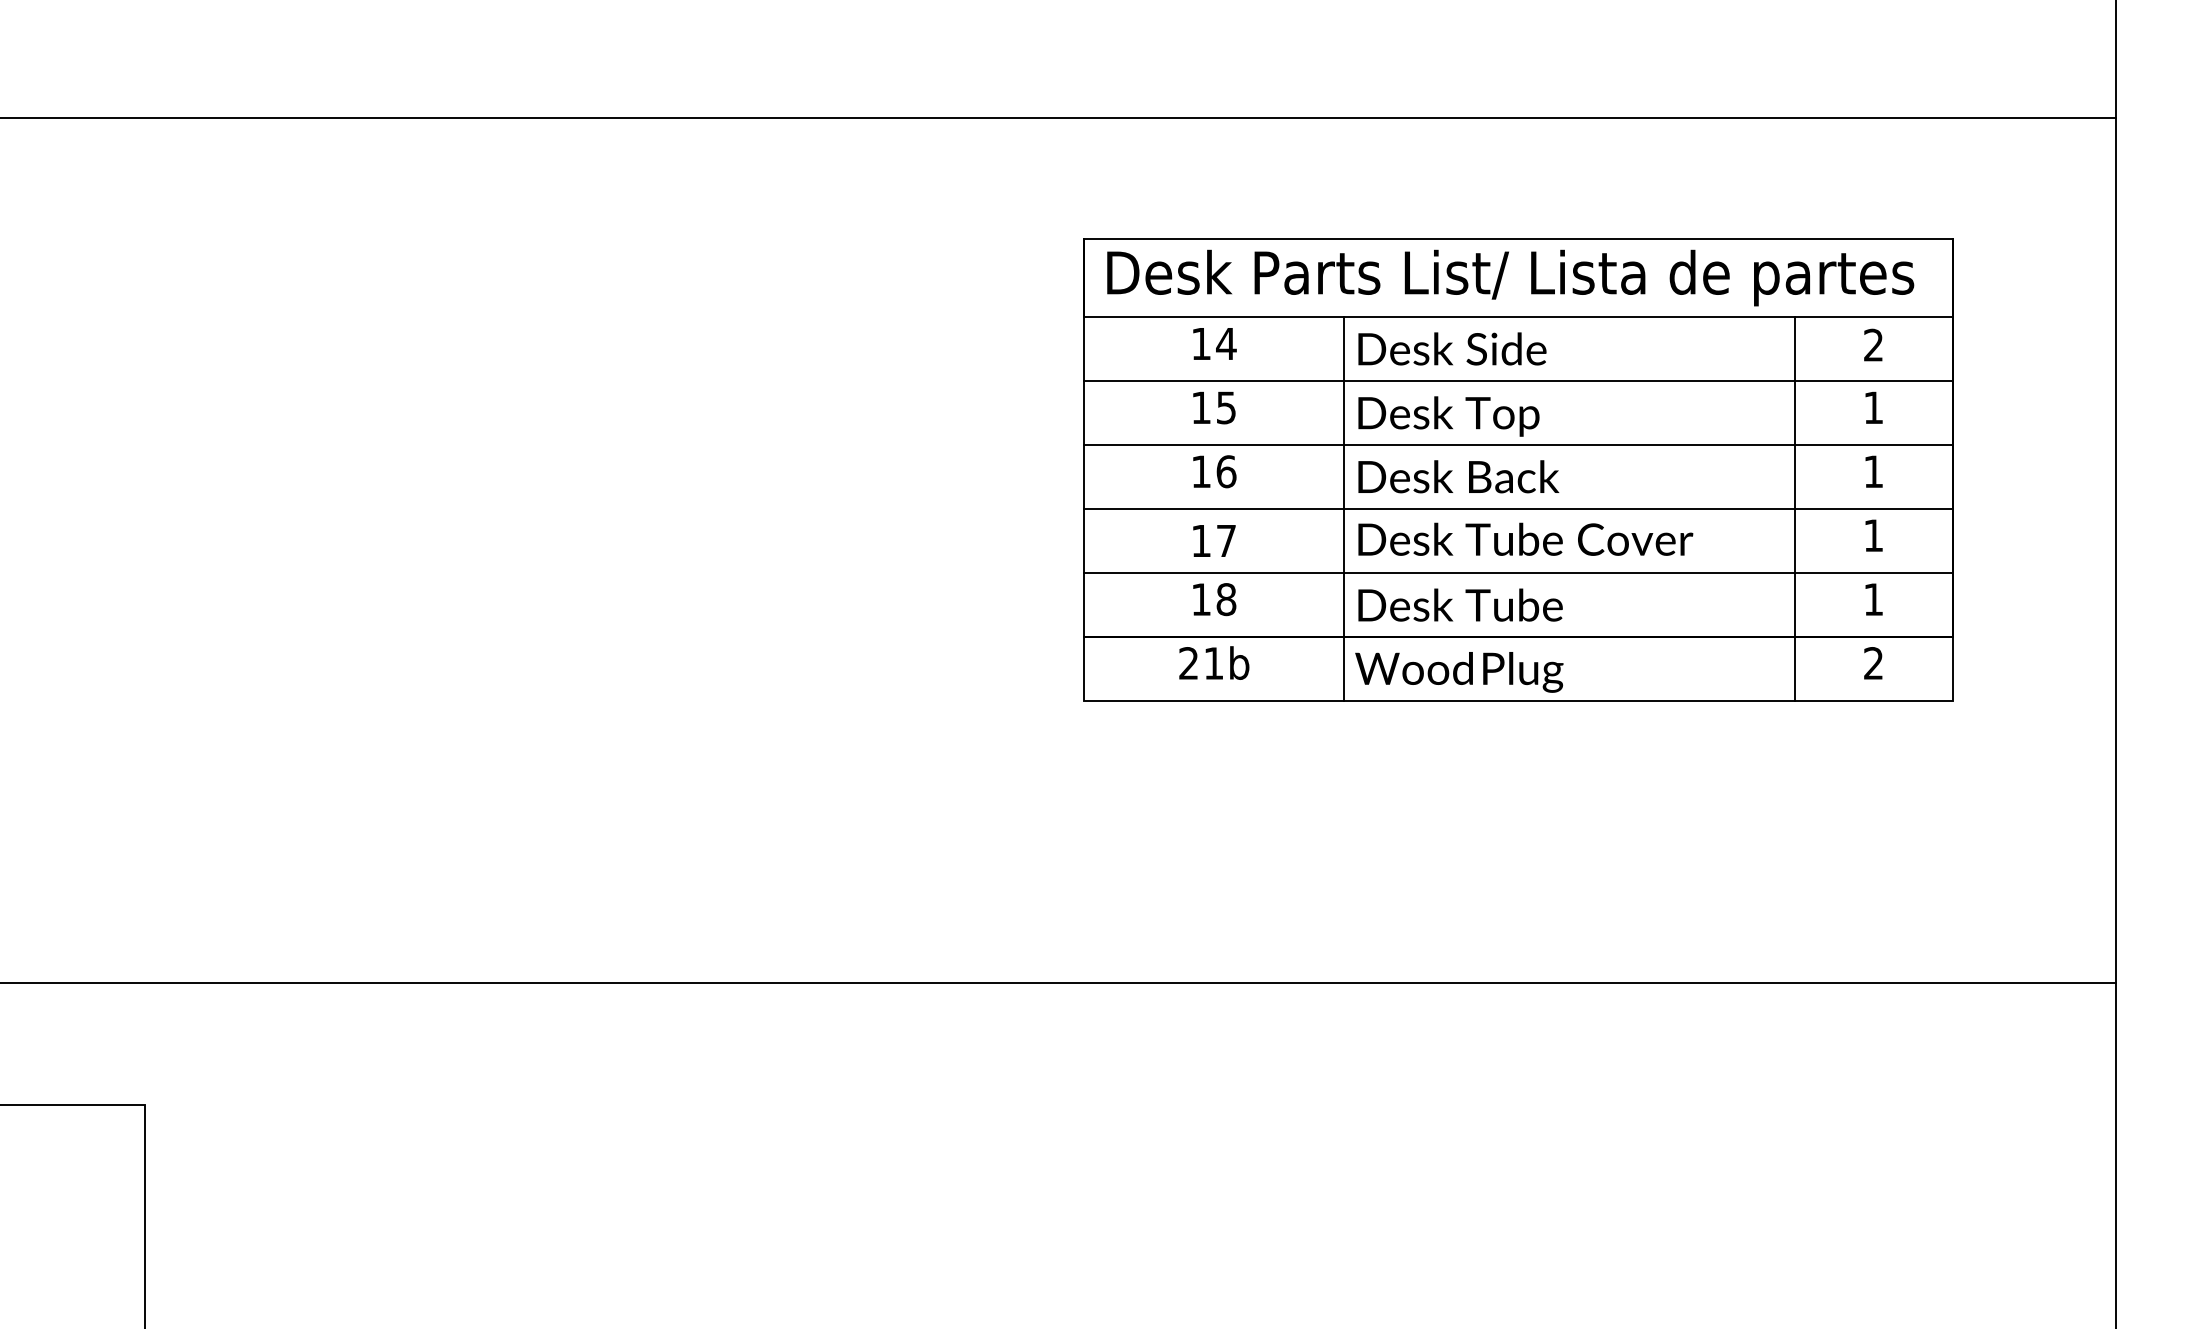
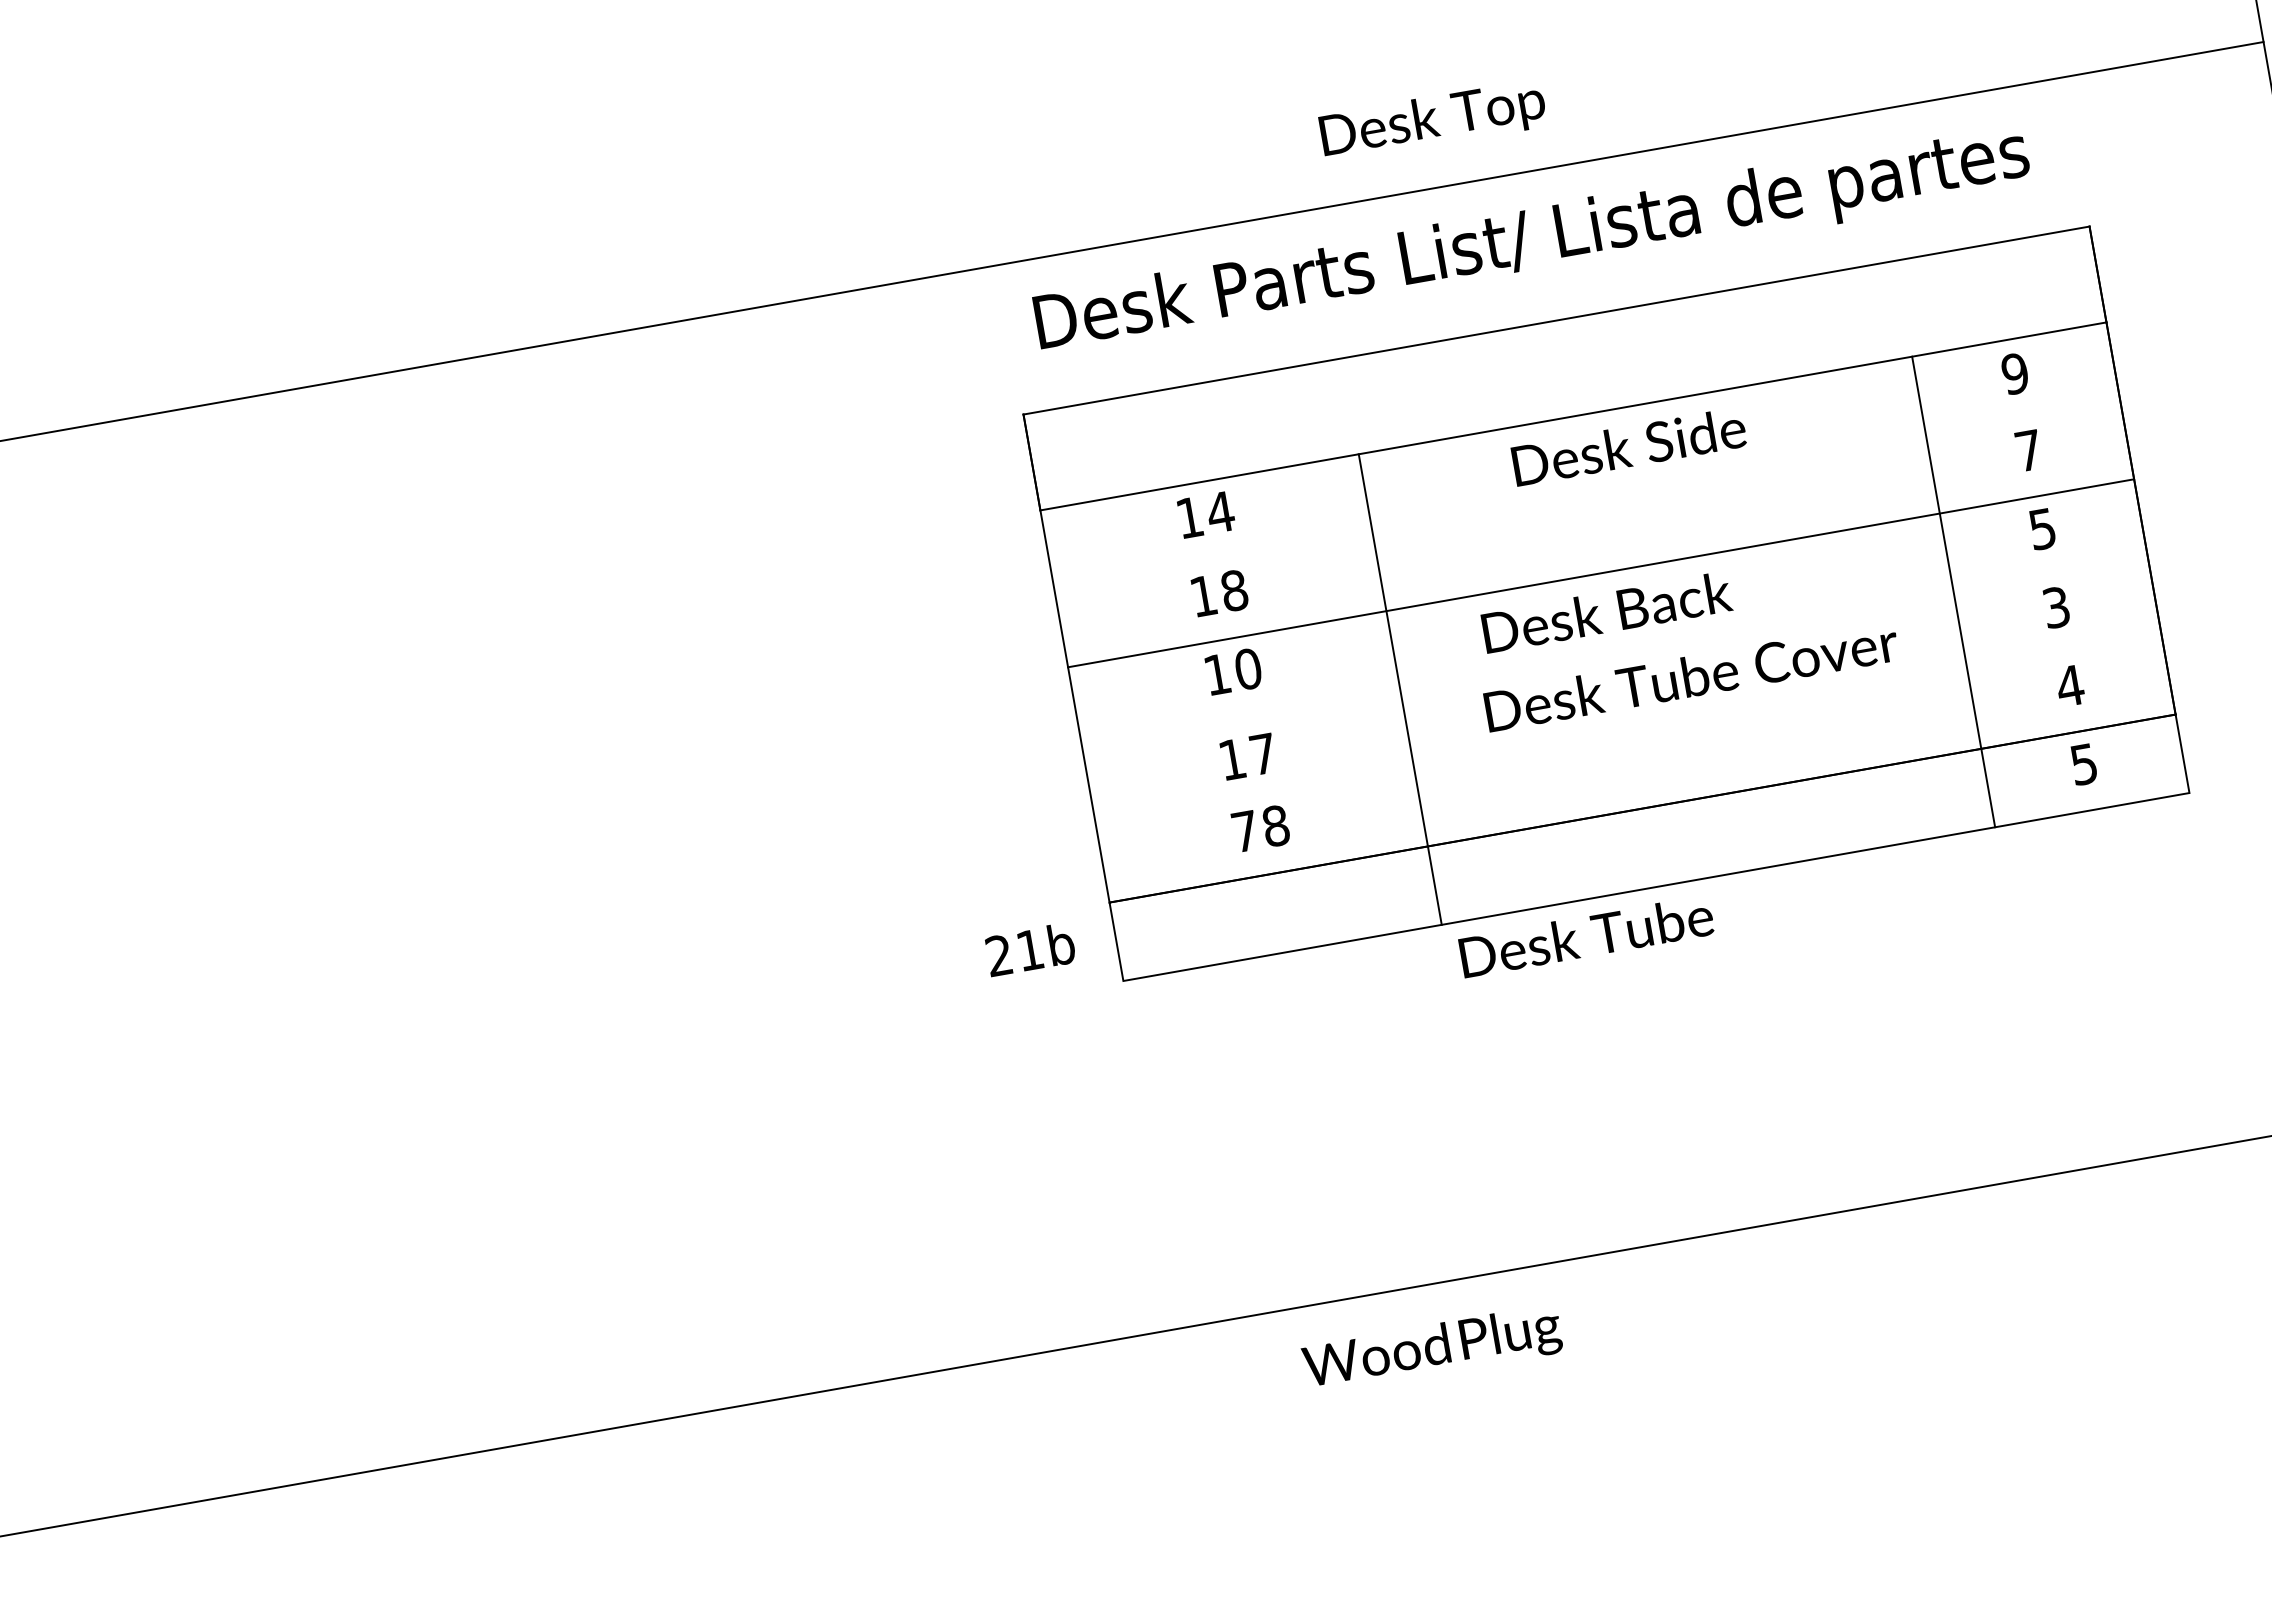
text: (1510, 277) -> (1532, 241), moved
text: (1873, 344) -> (2014, 372), 2 -> 9
text: (1452, 348) -> (1629, 446), moved
line: (1518, 381) -> (1587, 495), removed
text: (1226, 407) -> (1234, 590), 15 -> 18
text: (1873, 407) -> (2028, 450), 1 -> 7
text: (1448, 416) -> (1432, 121), moved
text: (1226, 471) -> (1248, 668), 16 -> 10
text: (1873, 471) -> (2042, 528), 1 -> 5
text: (1458, 476) -> (1606, 612), moved
line: (1518, 509) -> (1614, 652), removed
text: (1873, 535) -> (2056, 607), 1 -> 3
text: (1525, 538) -> (1691, 675), moved
line: (1518, 572) -> (1628, 729), removed
text: (1201, 599) -> (1245, 831), 18 -> 78
text: (1873, 599) -> (2070, 685), 1 -> 4
text: (1460, 604) -> (1586, 935), moved
text: (1214, 662) -> (1030, 948), moved
text: (1873, 663) -> (2083, 764), 2 -> 5
text: (1459, 672) -> (1432, 1349), moved

